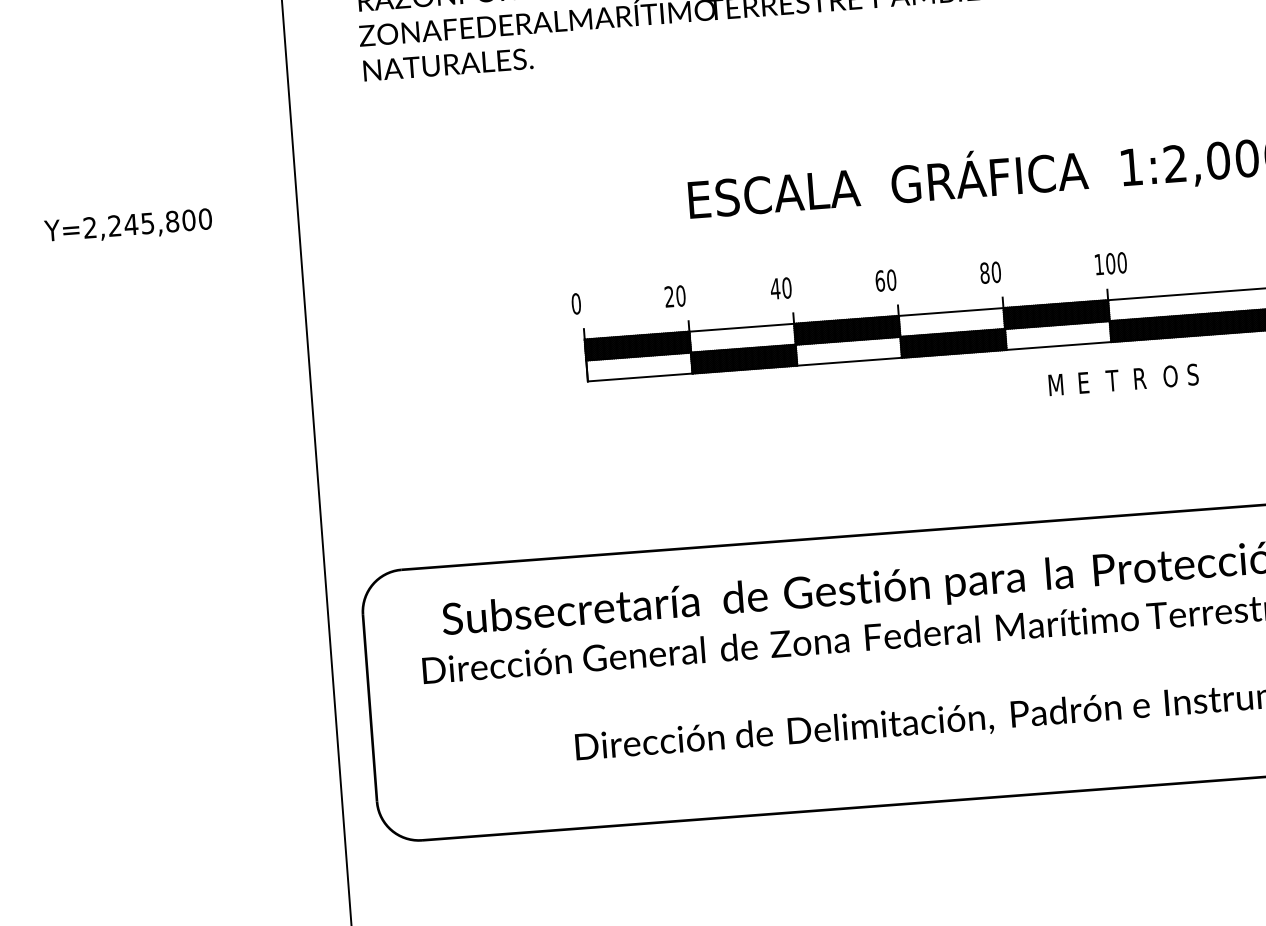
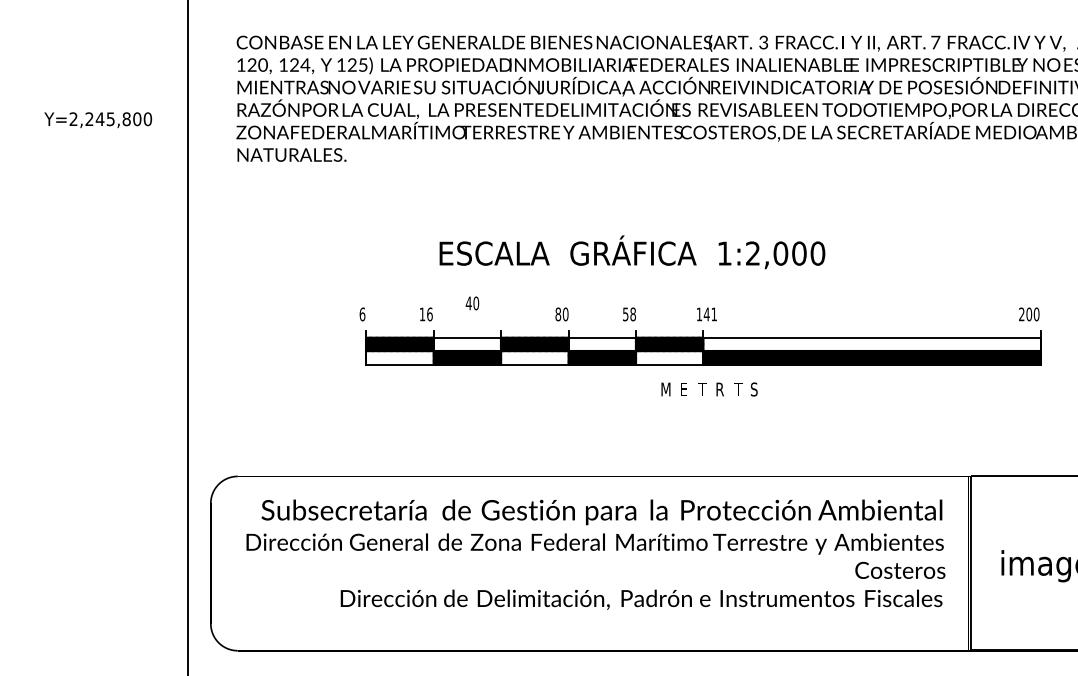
text: (128, 225) -> (98, 119), moved
text: (1116, 263) -> (710, 314), 100 -> 141
text: (990, 272) -> (629, 314), 80 -> 58
text: (880, 281) -> (558, 314), 60 -> 80
text: (781, 288) -> (472, 303), moved
text: (673, 295) -> (425, 313), 20 -> 16
text: (576, 302) -> (362, 313), 0 -> 6
text: (1170, 376) -> (739, 389), O -> T

